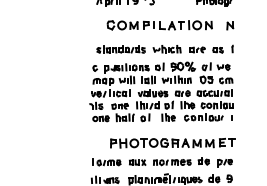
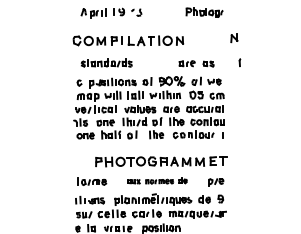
part: (159, 25) -> (128, 40), moved
part: (230, 25) -> (234, 38), moved
part: (167, 48) -> (155, 62), removed
part: (232, 48) -> (239, 62), moved
part: (169, 161) -> (157, 180), size x0.7

